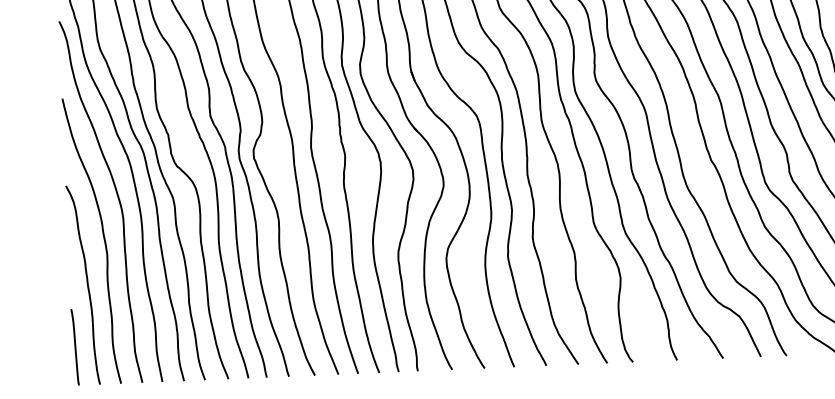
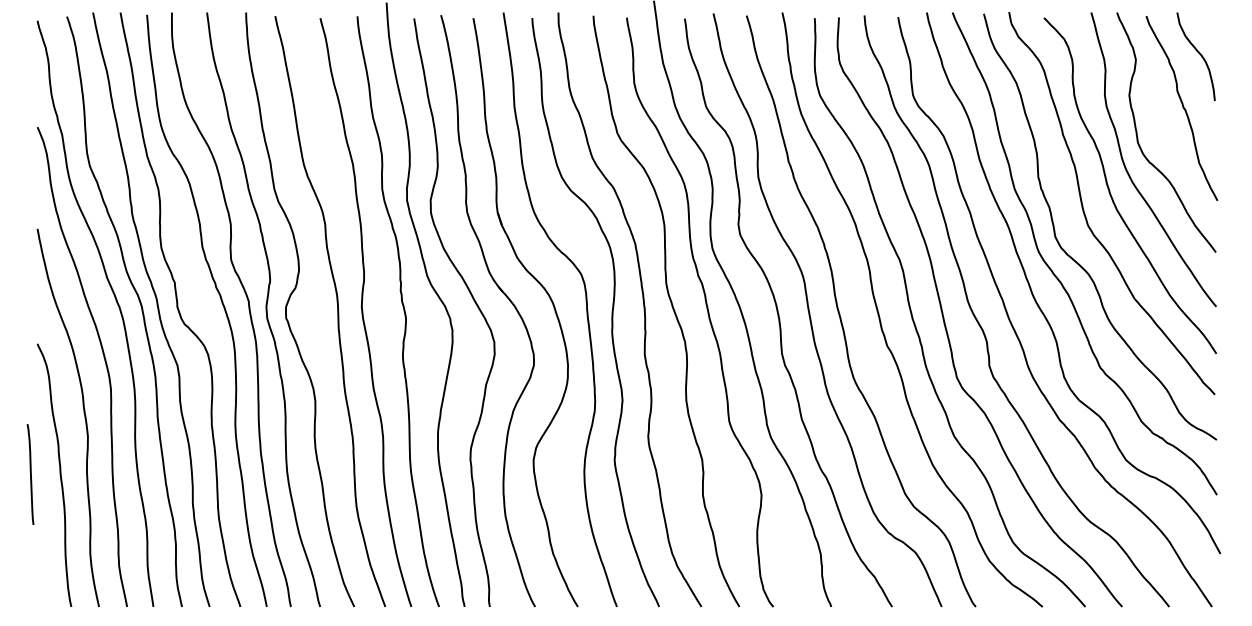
curve: (75, 347) -> (30, 474), moved

